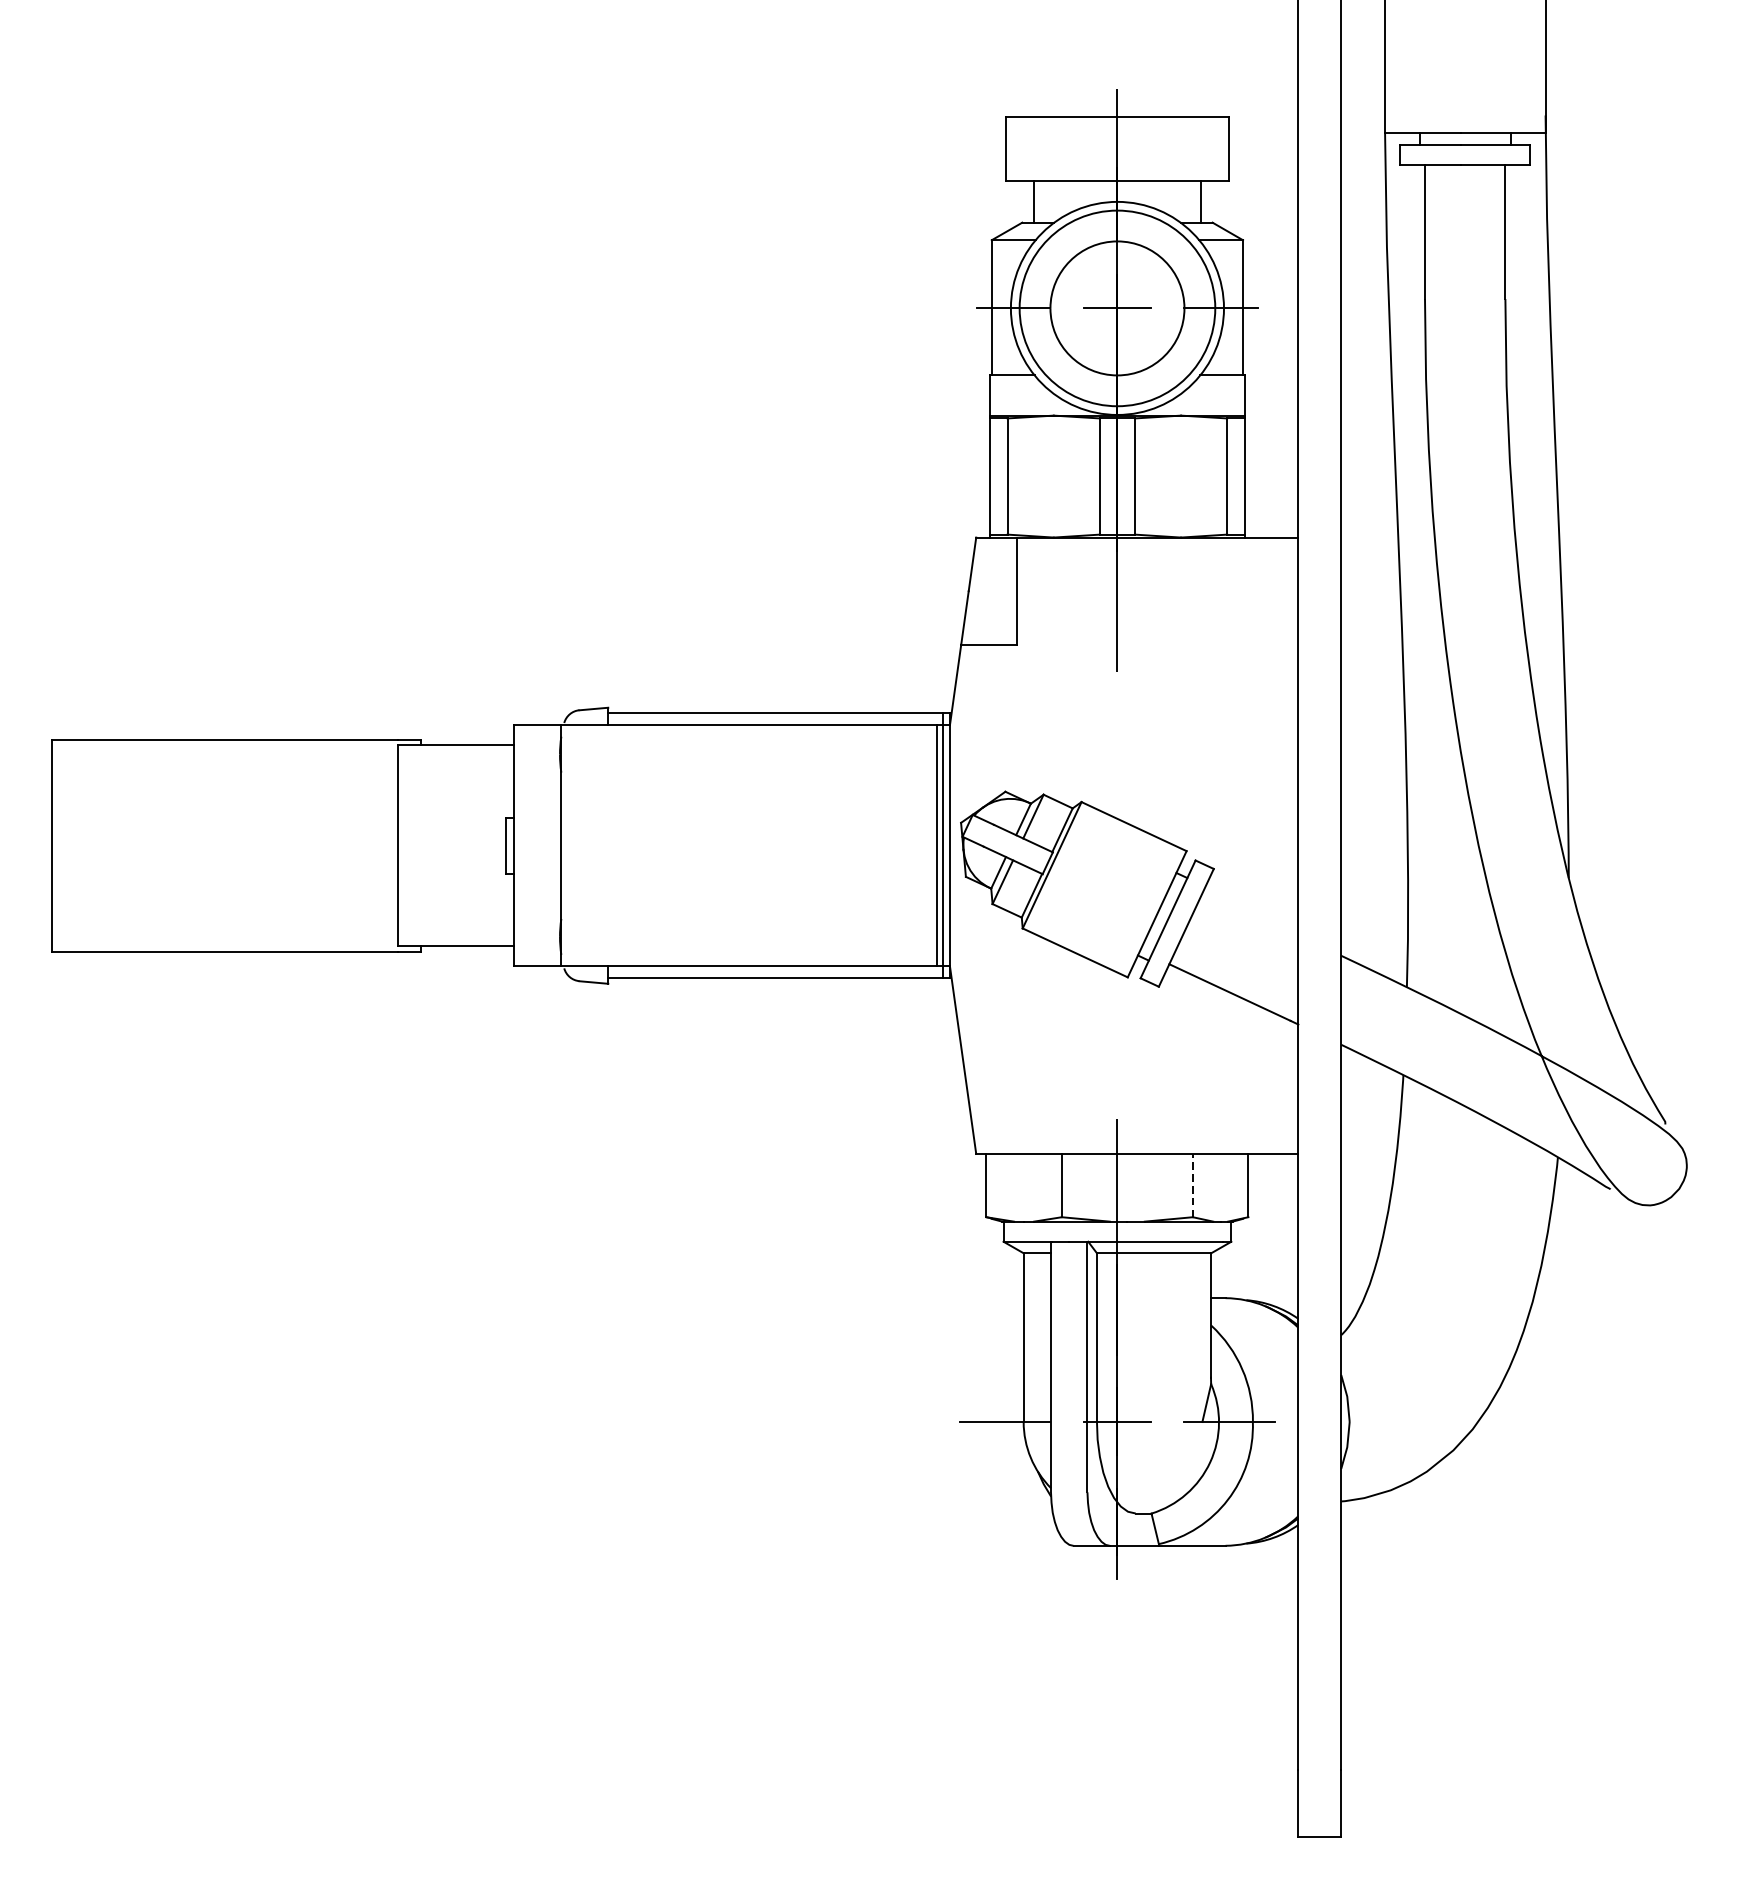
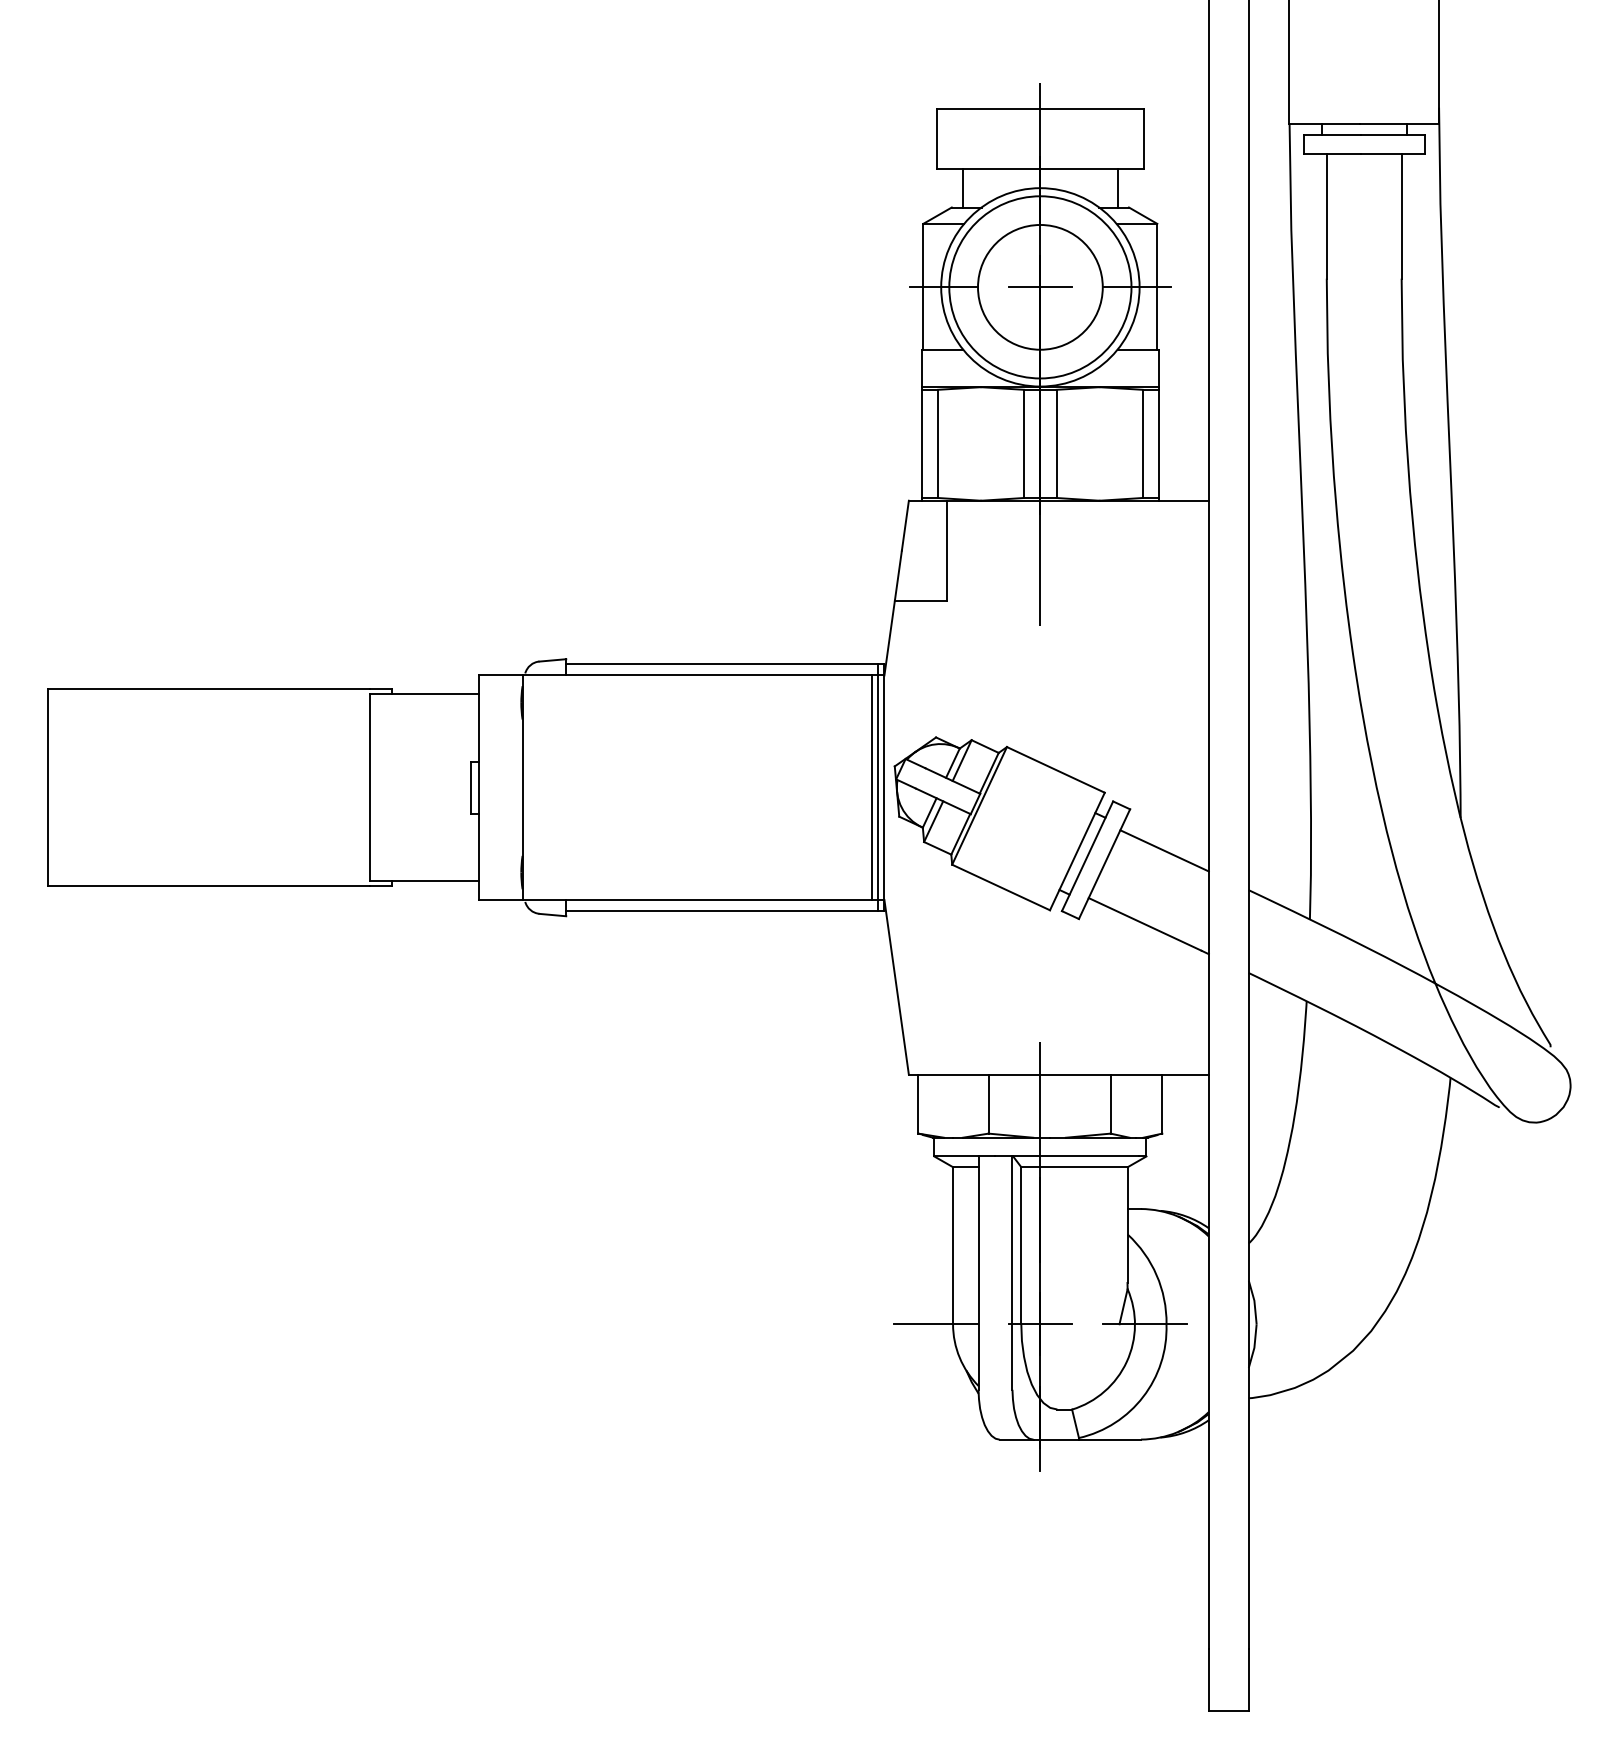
line: (1250, 913) -> (1164, 850), added
line: (1192, 1184) -> (1110, 1103), dashed -> solid

